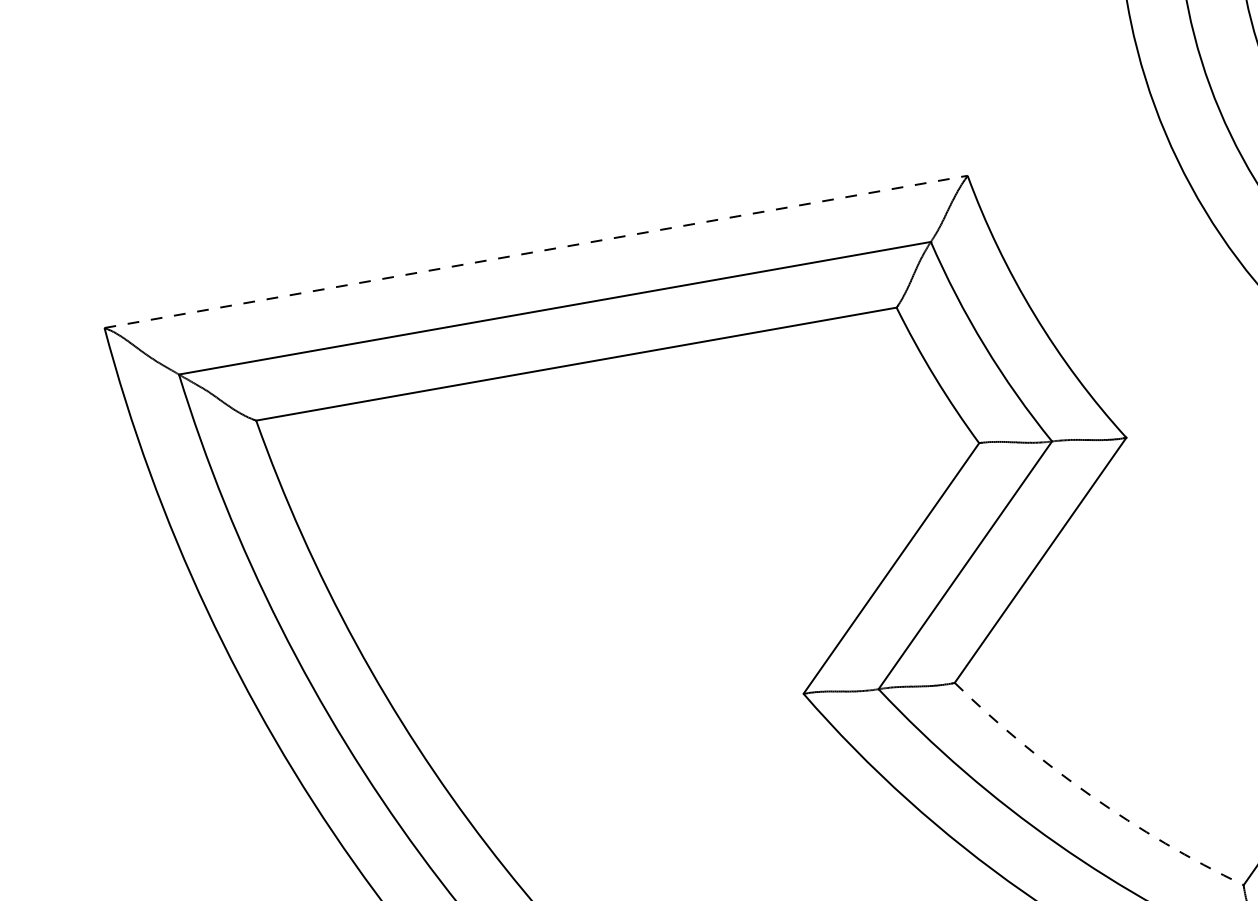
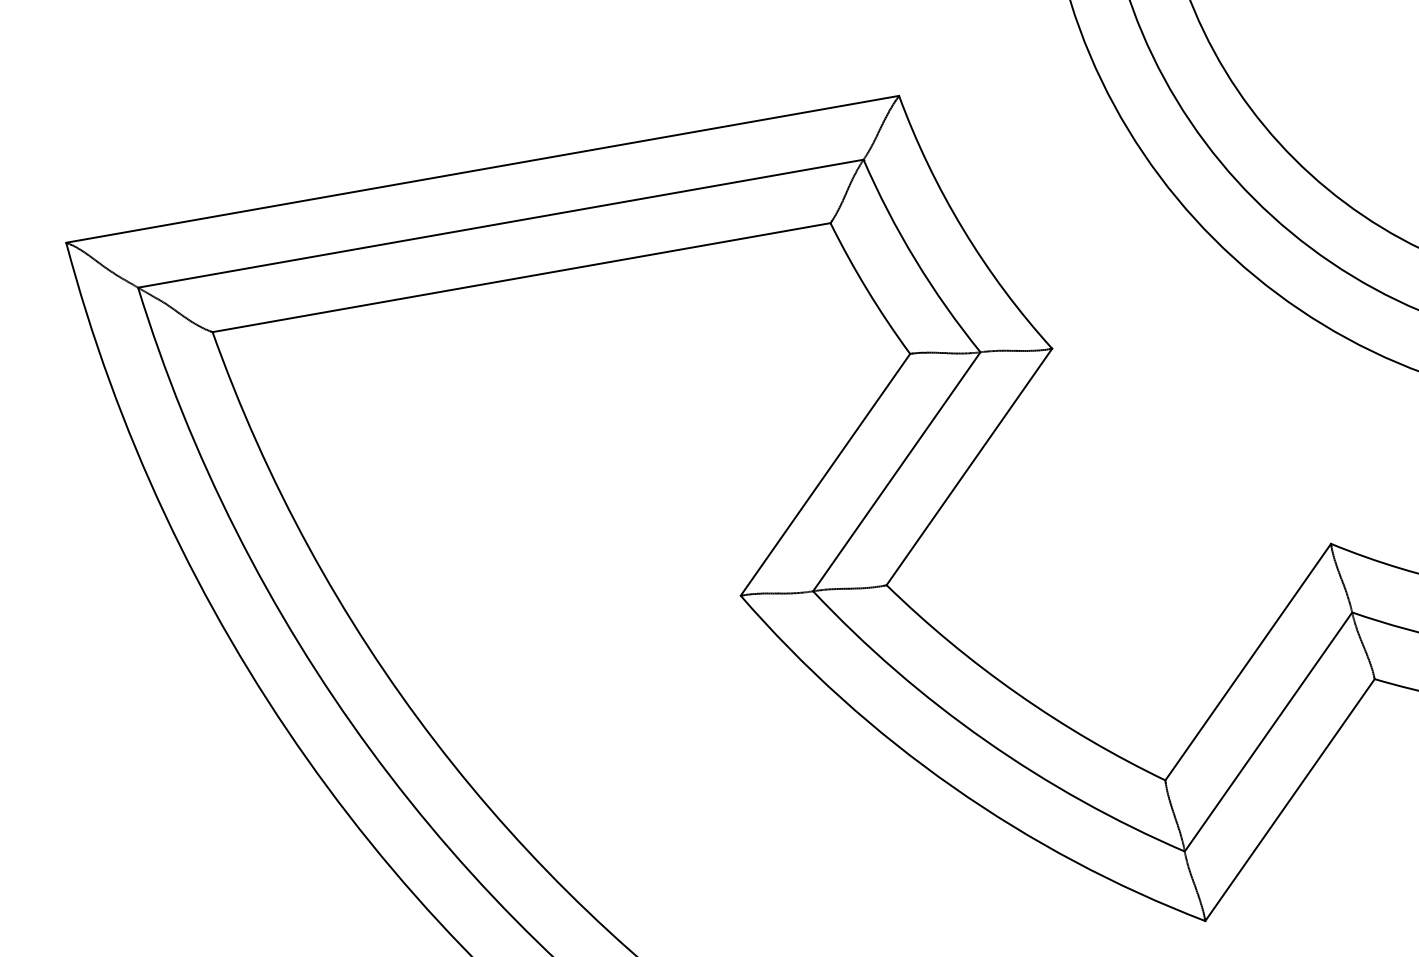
line: (535, 252) -> (482, 169), dashed -> solid
arc: (1091, 796) -> (1018, 694), dashed -> solid

